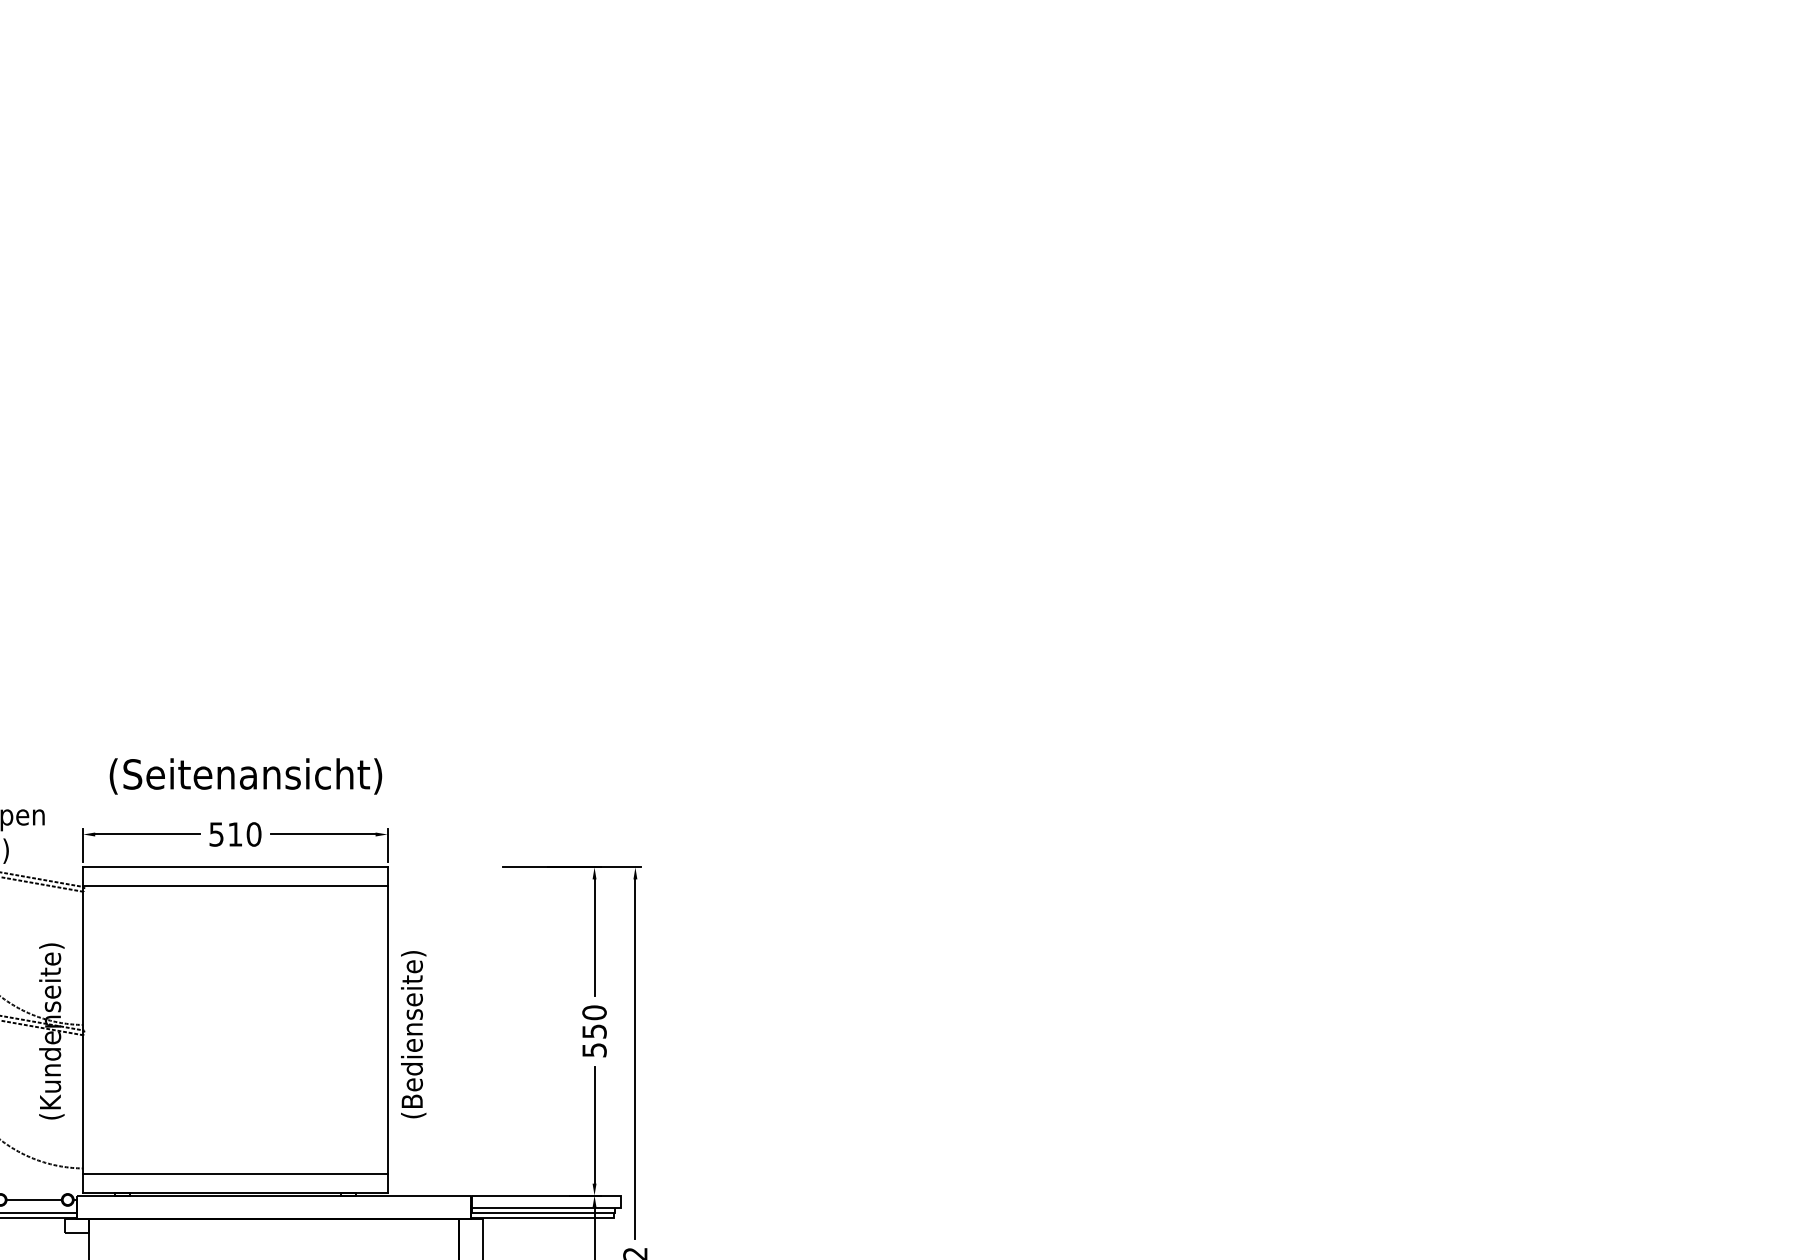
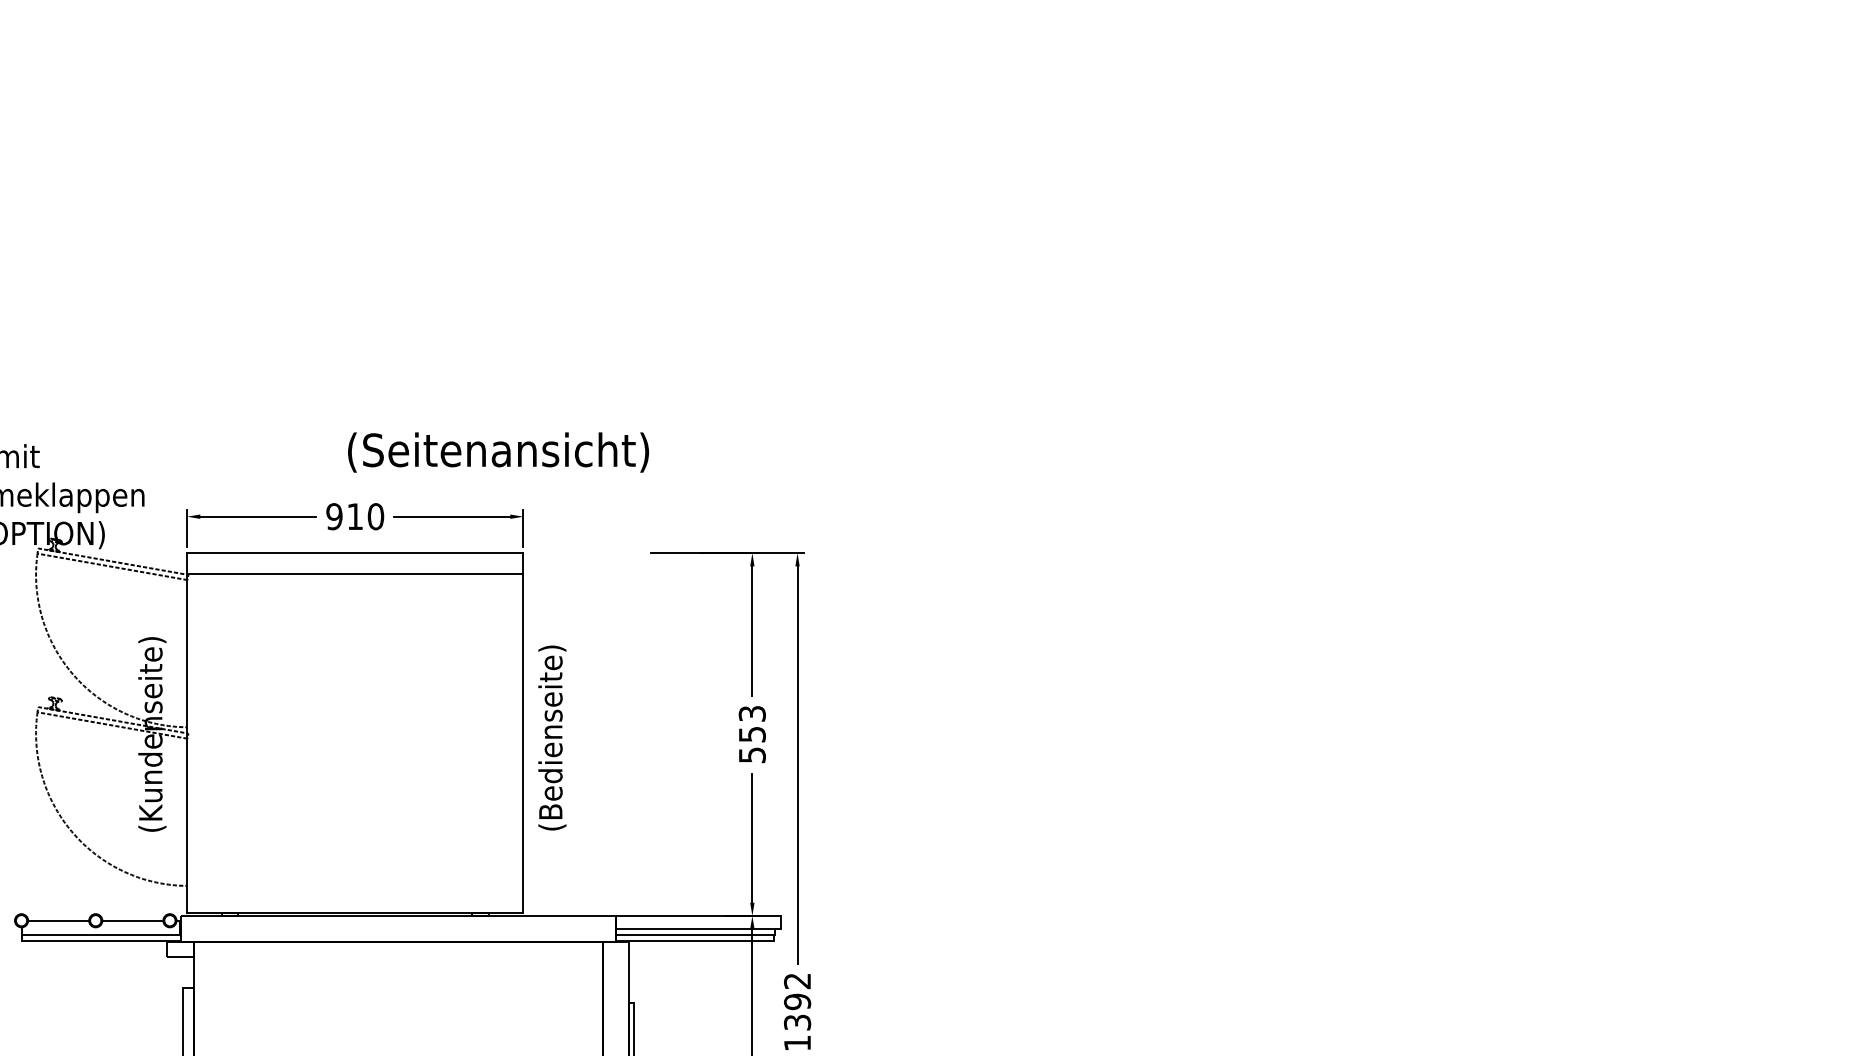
text: (245, 776) -> (498, 452), moved
text: (216, 834) -> (334, 516), 510 -> 910
text: (594, 1012) -> (752, 713), 550 -> 553
line: (235, 1173) -> (355, 891), removed

